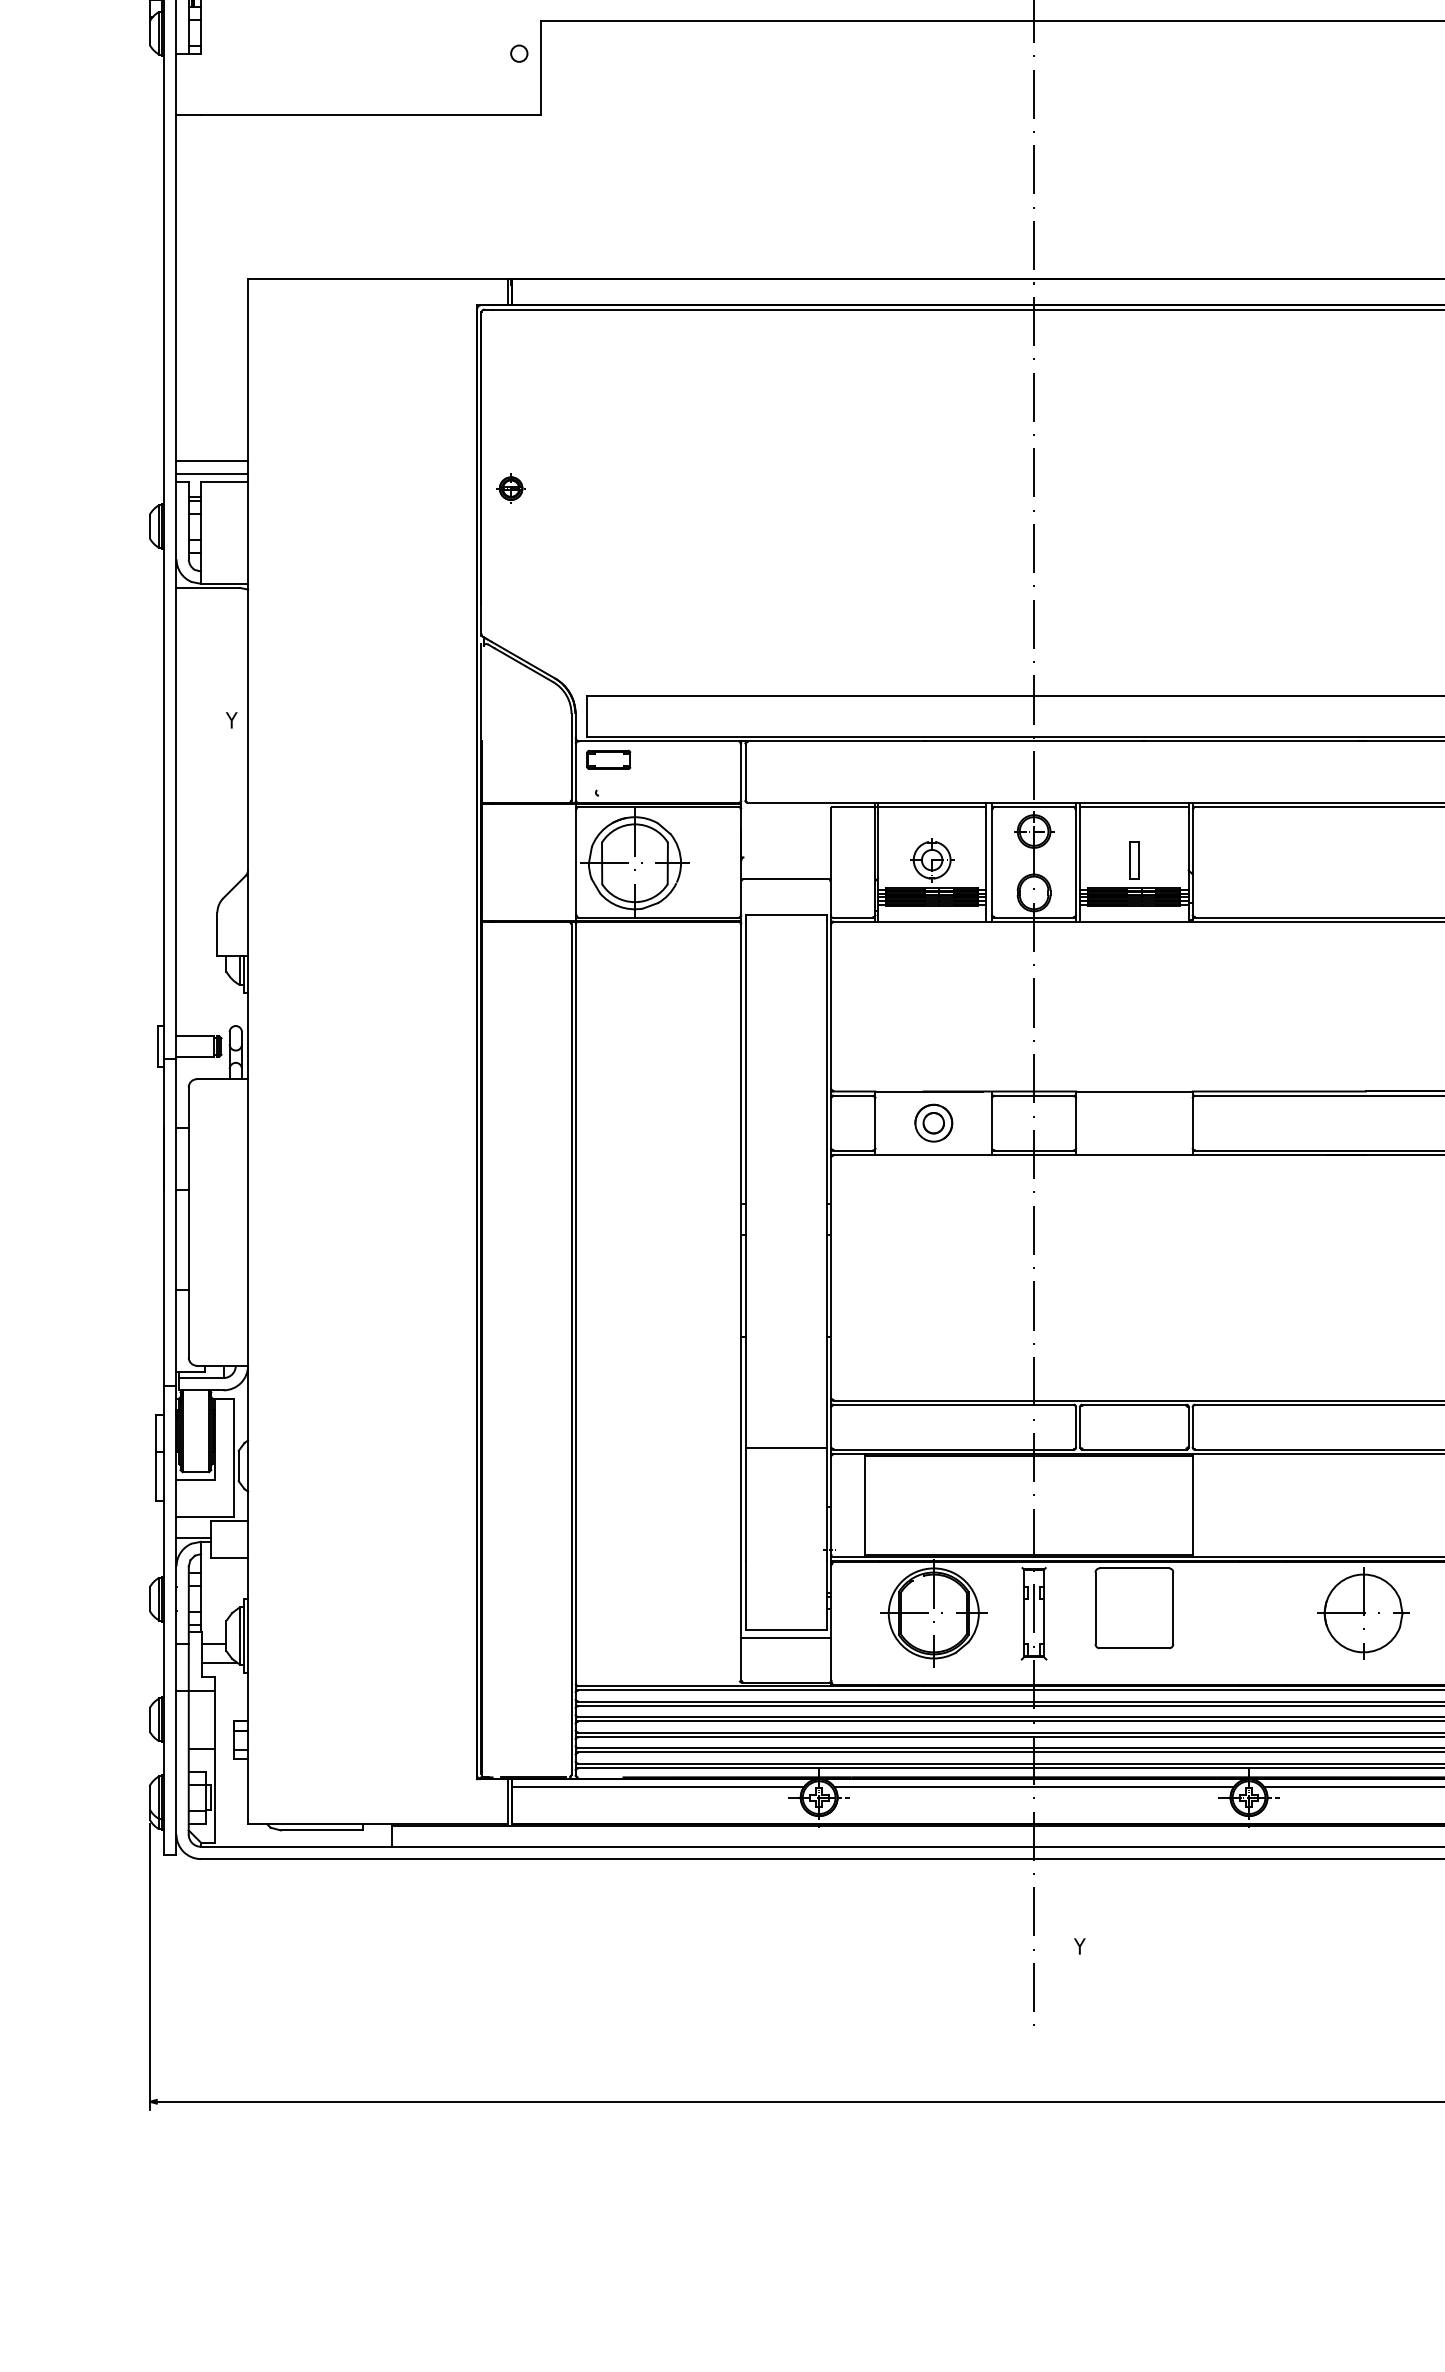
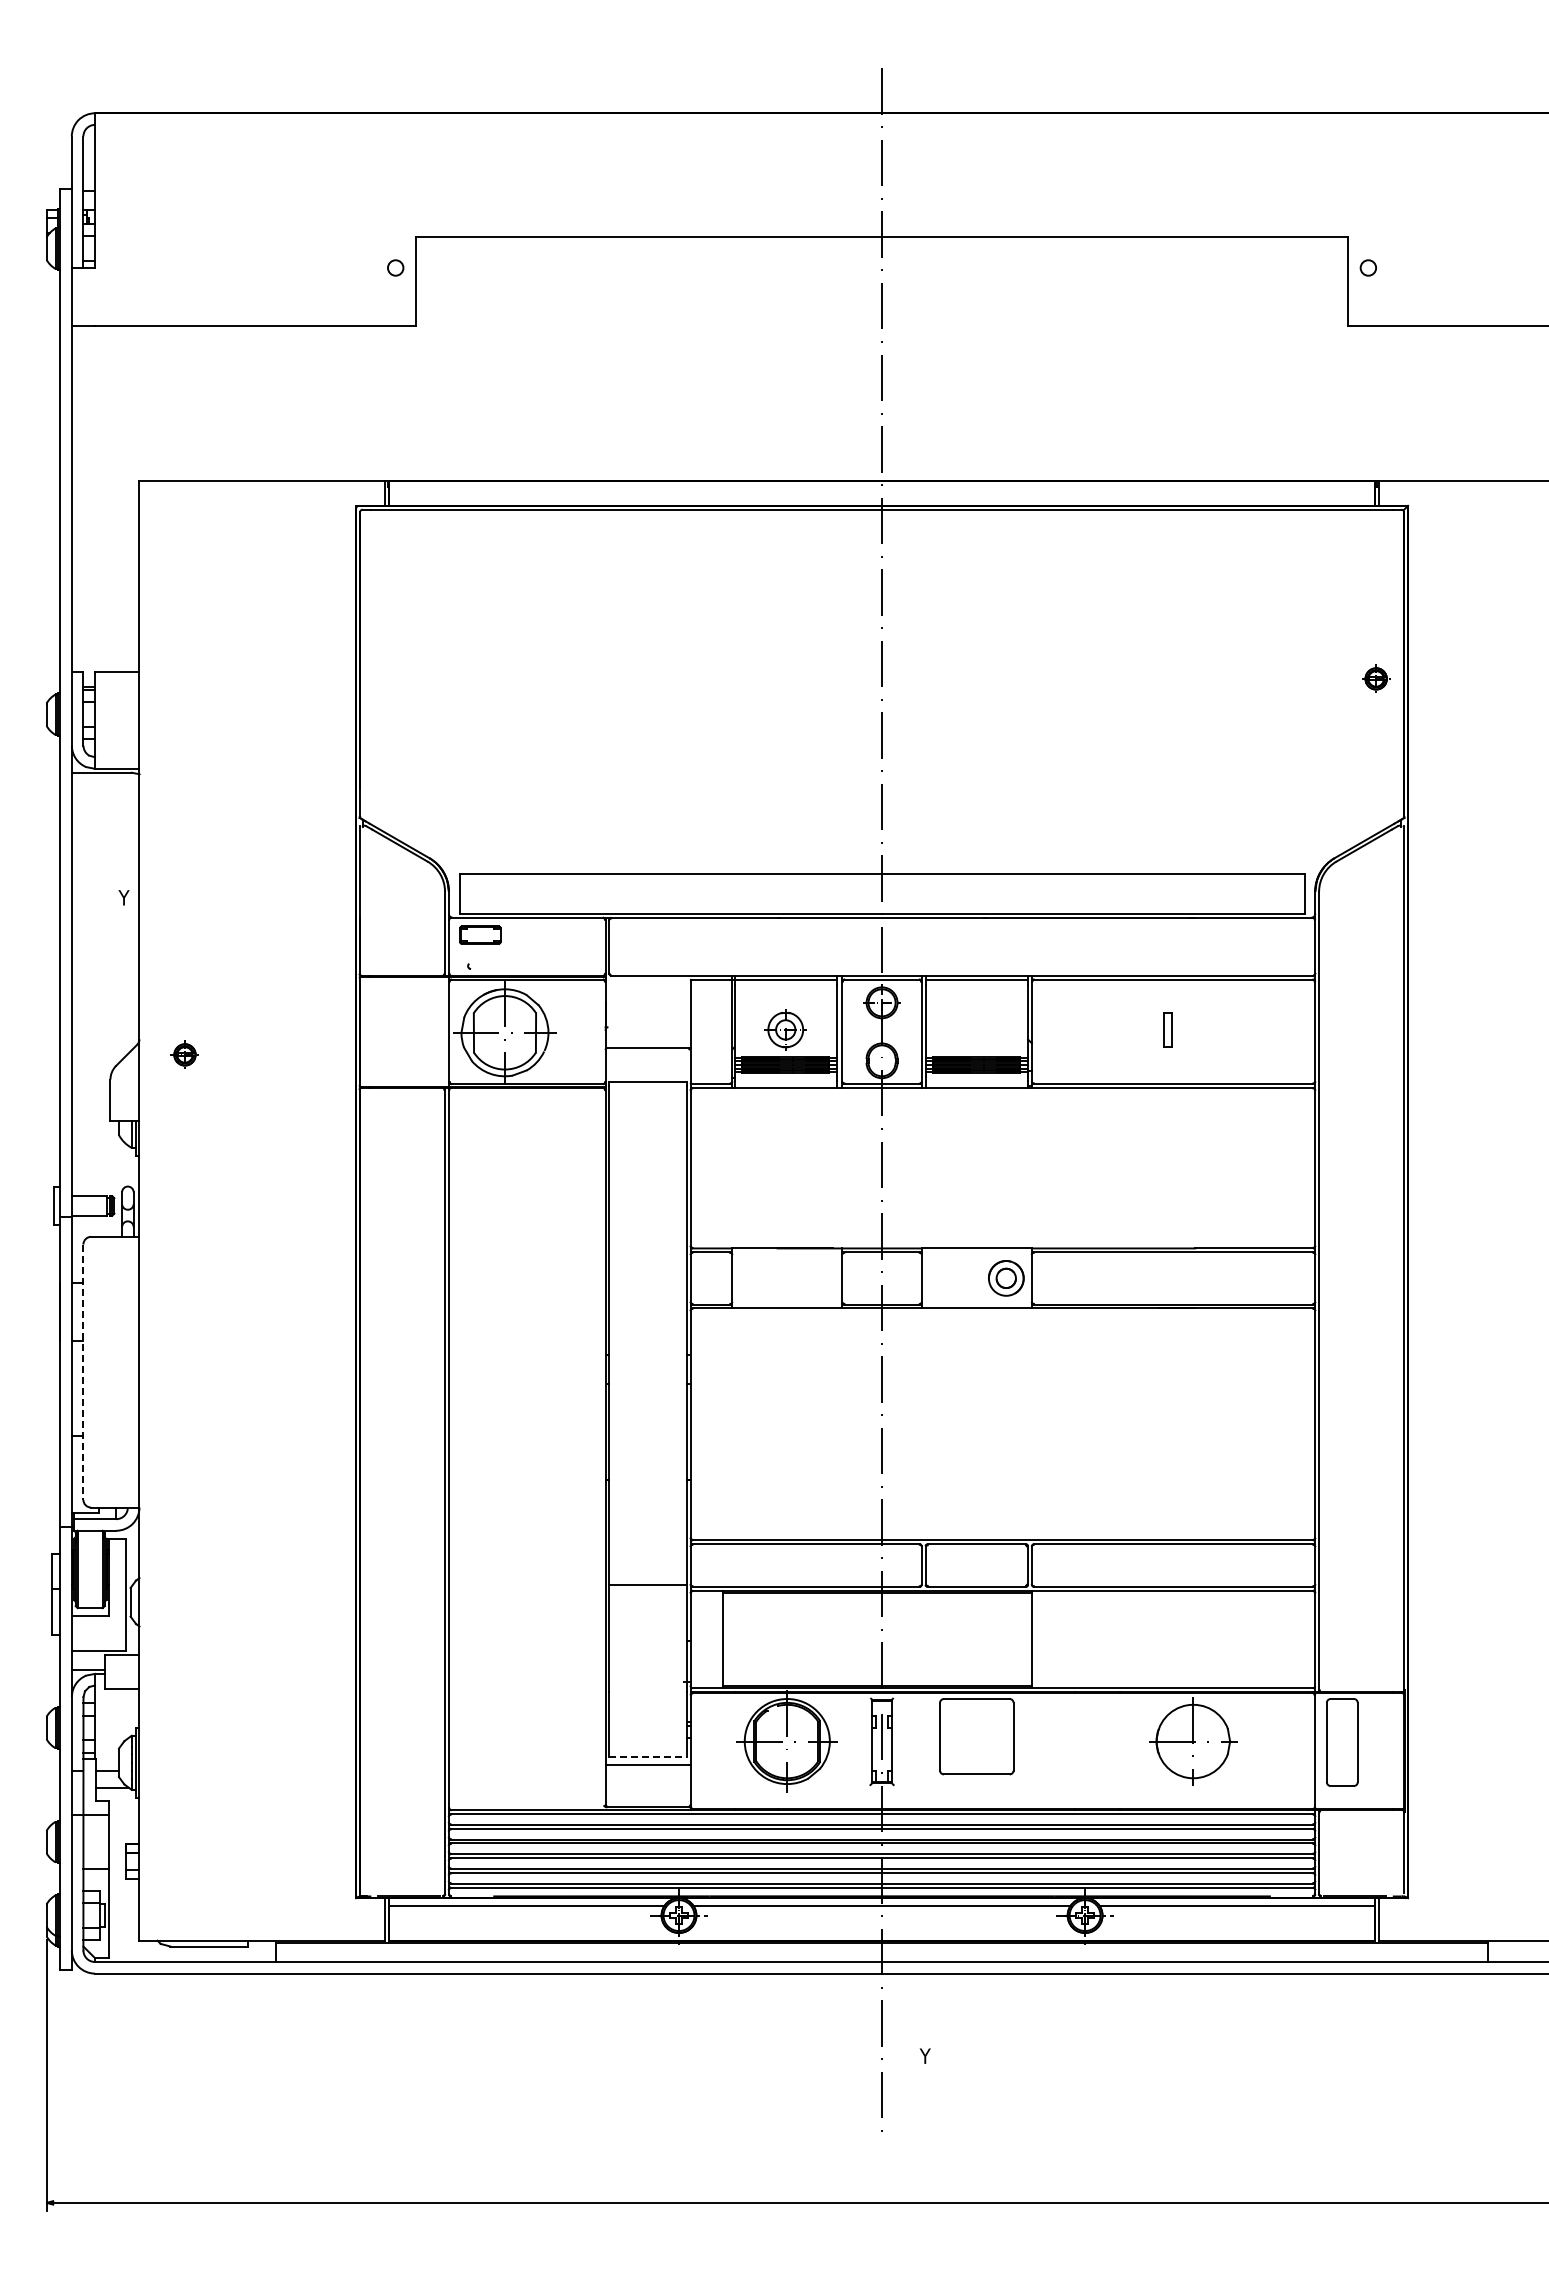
line: (212, 461) -> (105, 653), removed
line: (212, 473) -> (105, 664), removed
part: (510, 488) -> (184, 1054), moved
part: (1134, 859) -> (1167, 1029), moved
part: (934, 1123) -> (1006, 1278), moved
line: (188, 1222) -> (83, 1372), solid -> dashed
line: (786, 1629) -> (648, 1756), solid -> dashed

